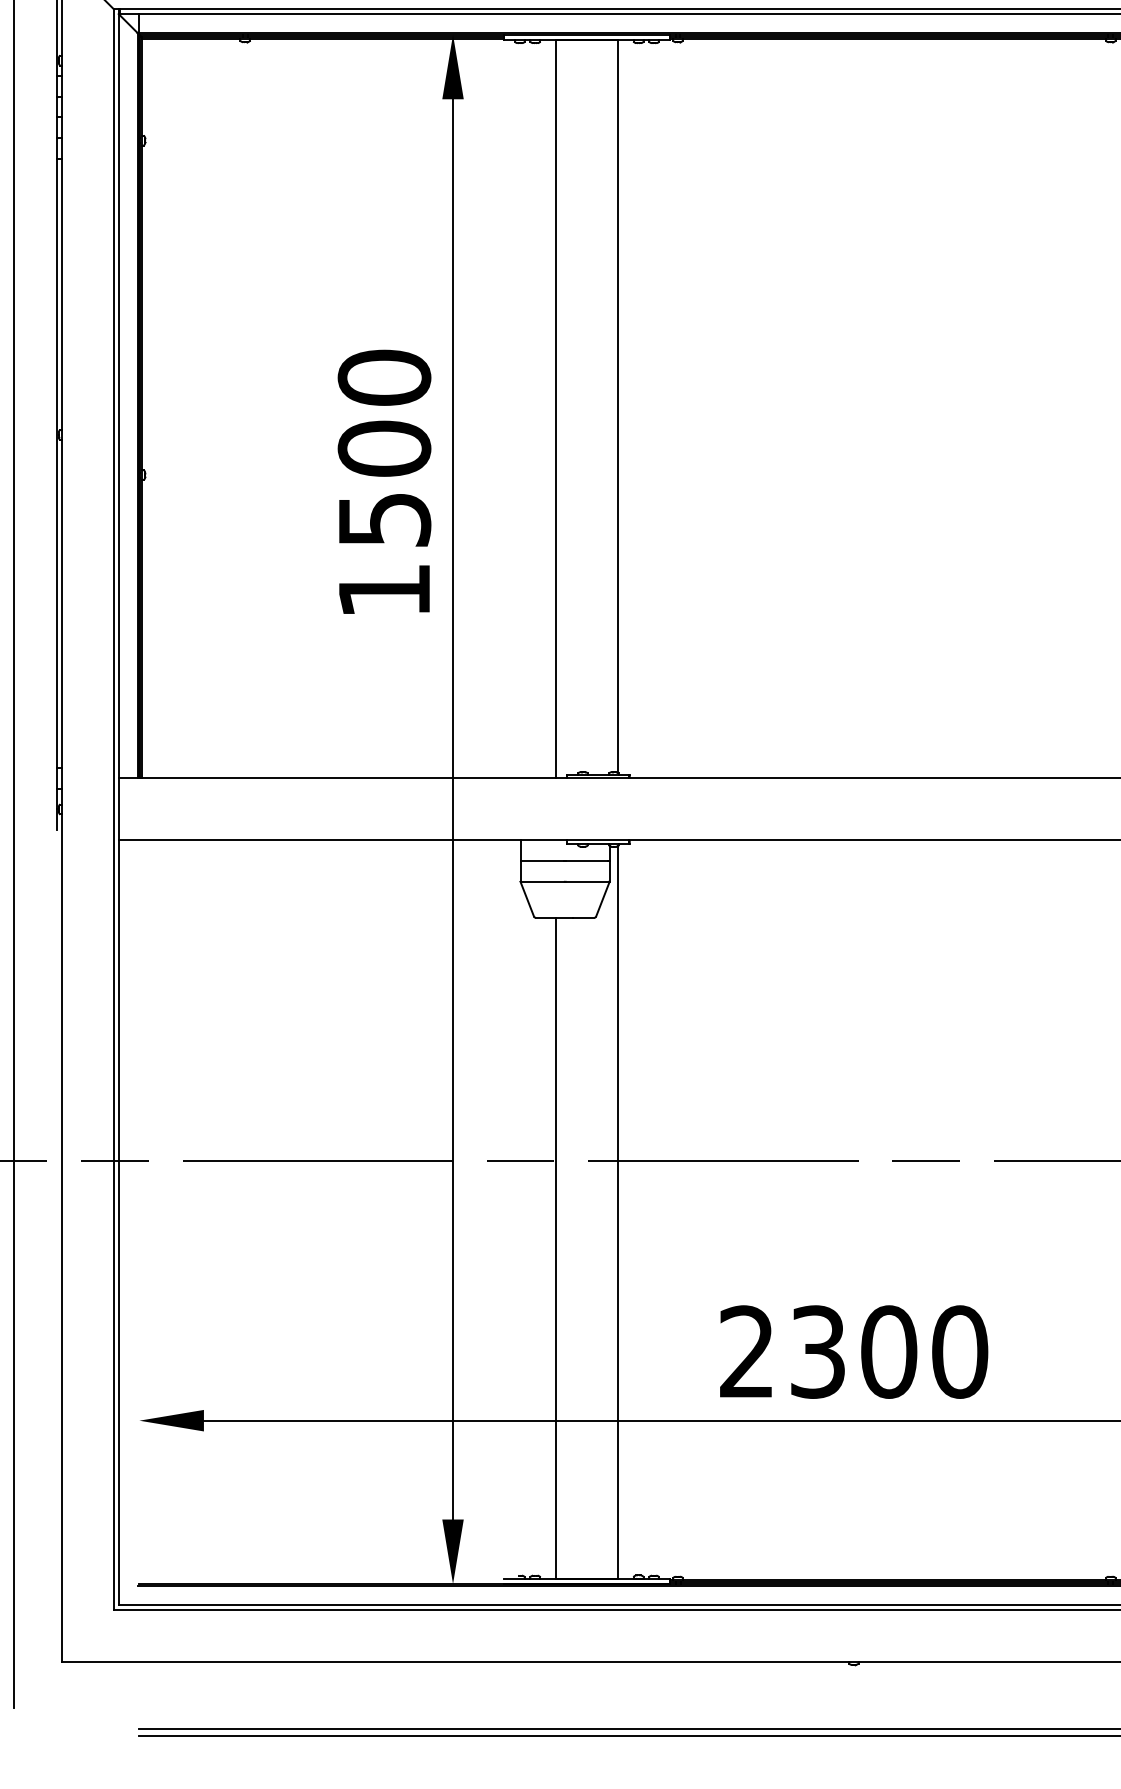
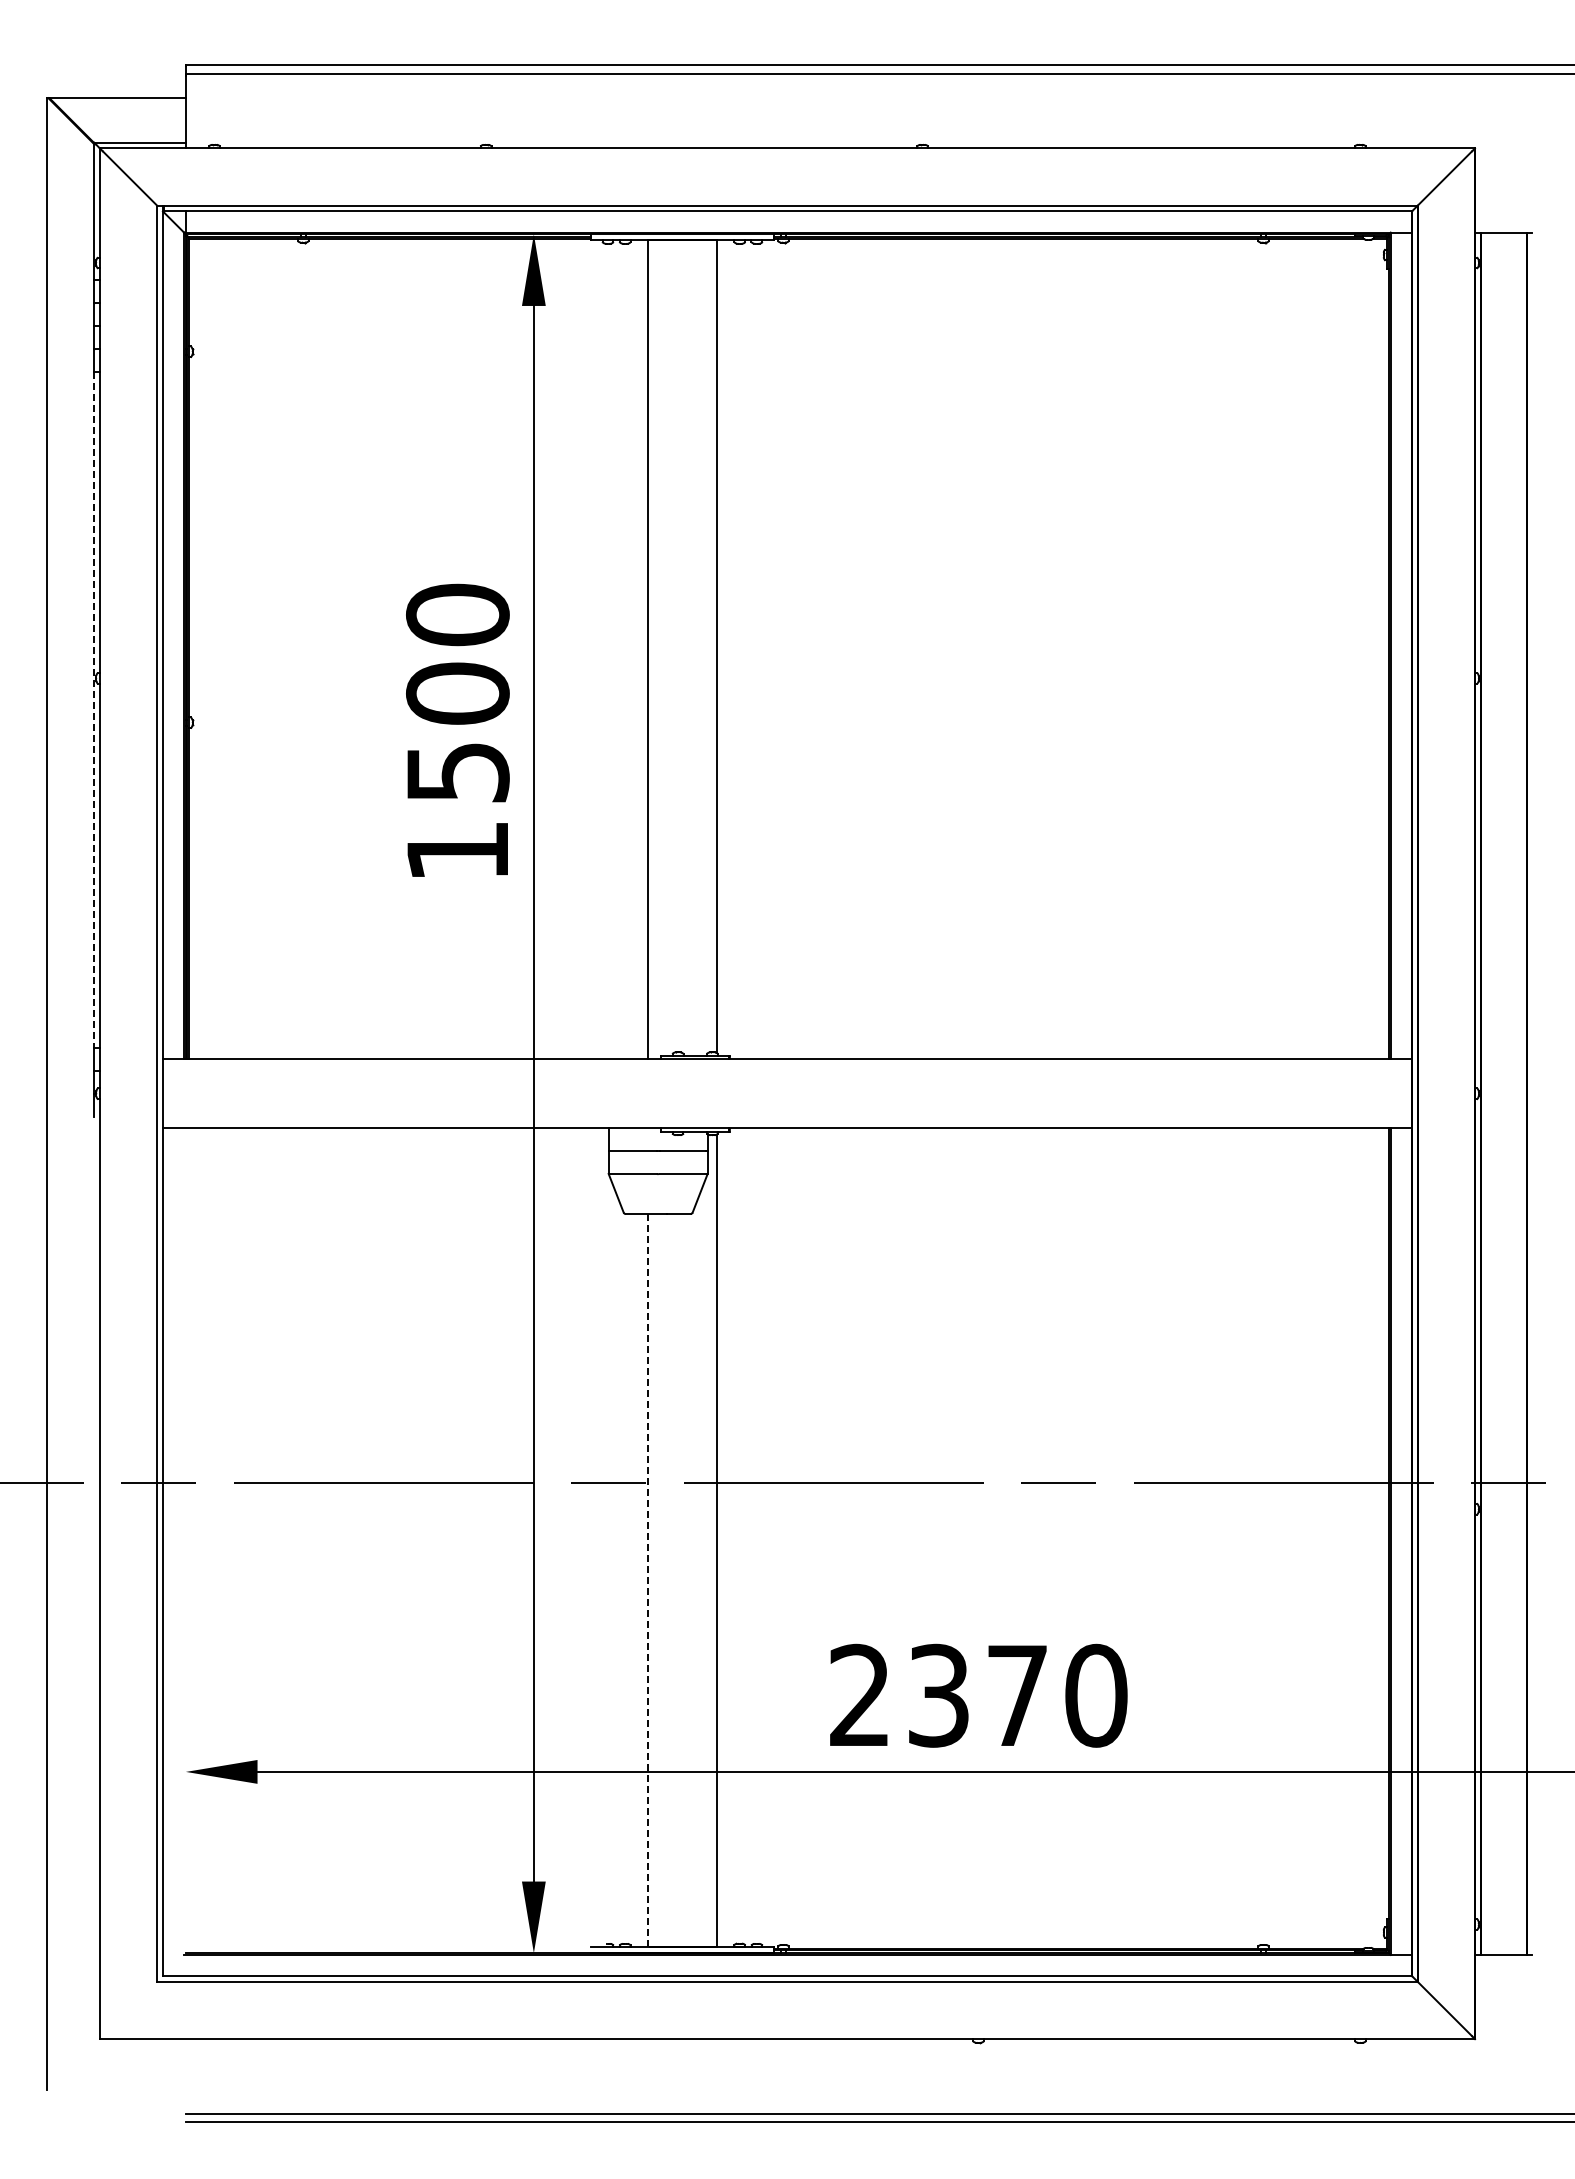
line: (56, 463) -> (94, 710), solid -> dashed
line: (556, 1248) -> (648, 1580), solid -> dashed
text: (888, 1351) -> (1017, 1695), 2300 -> 2370

